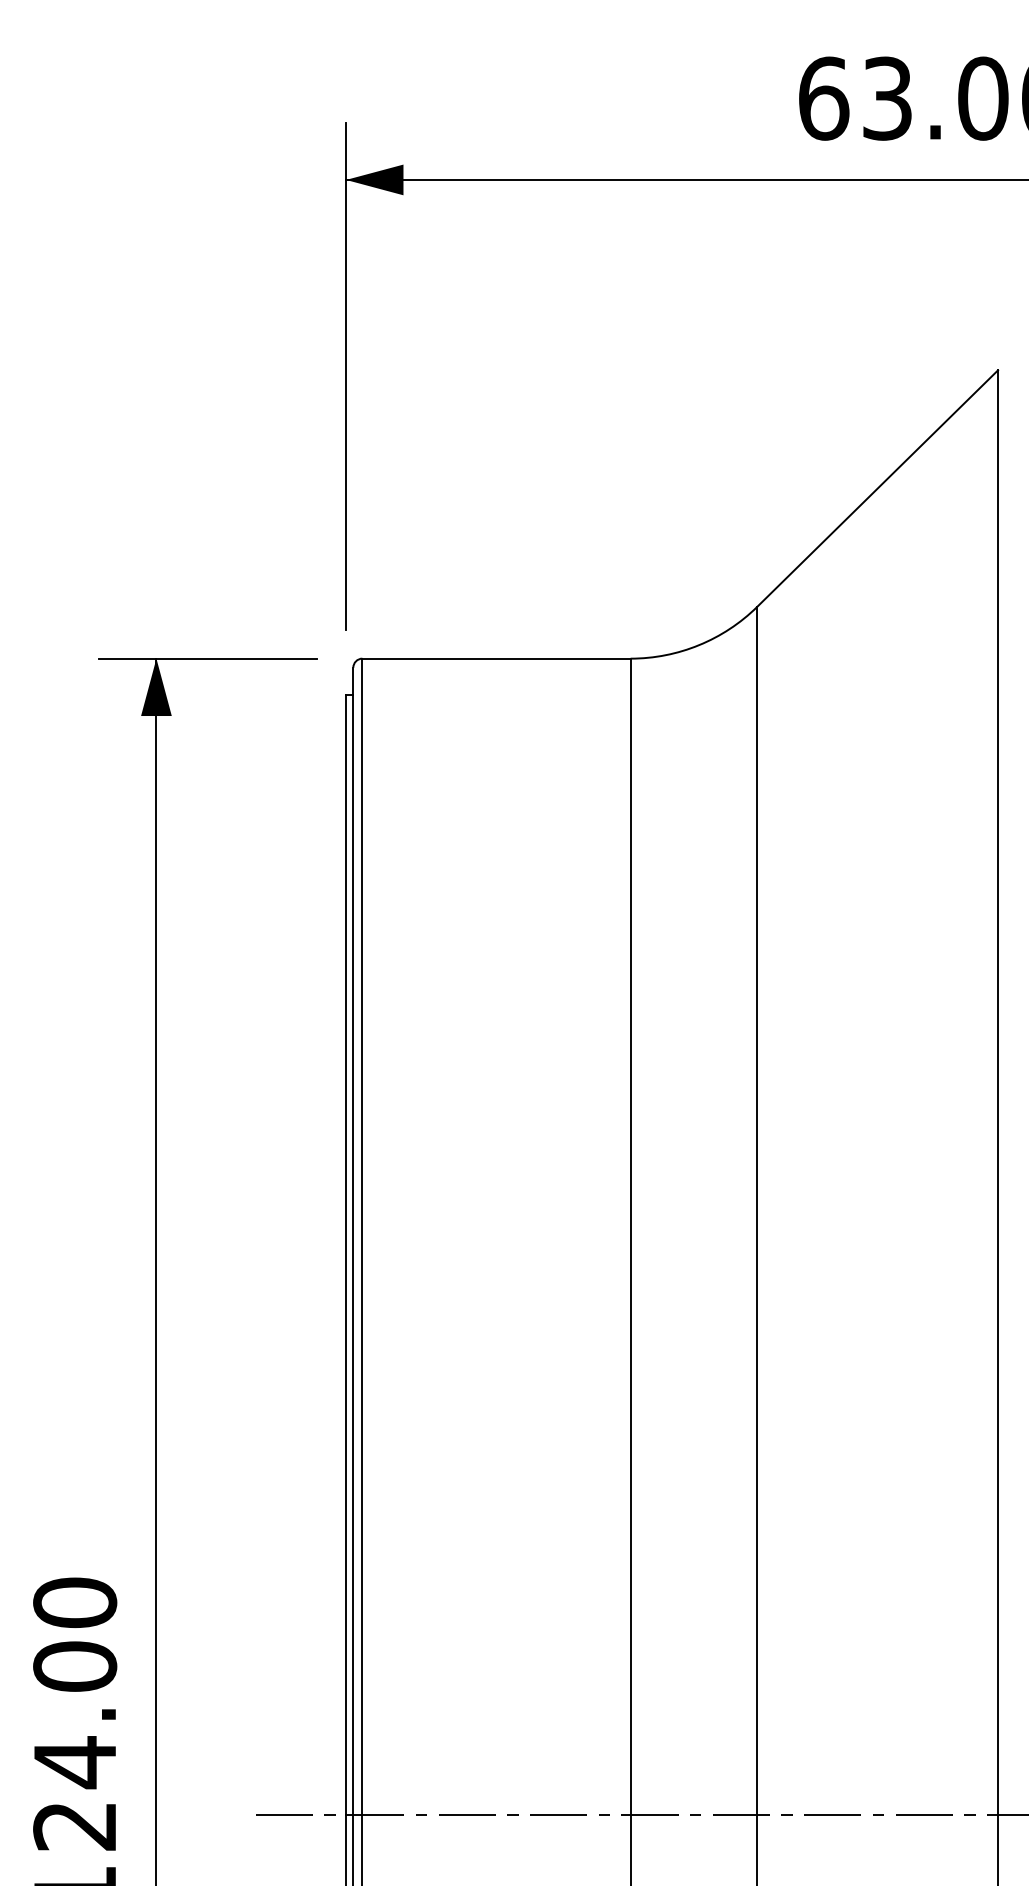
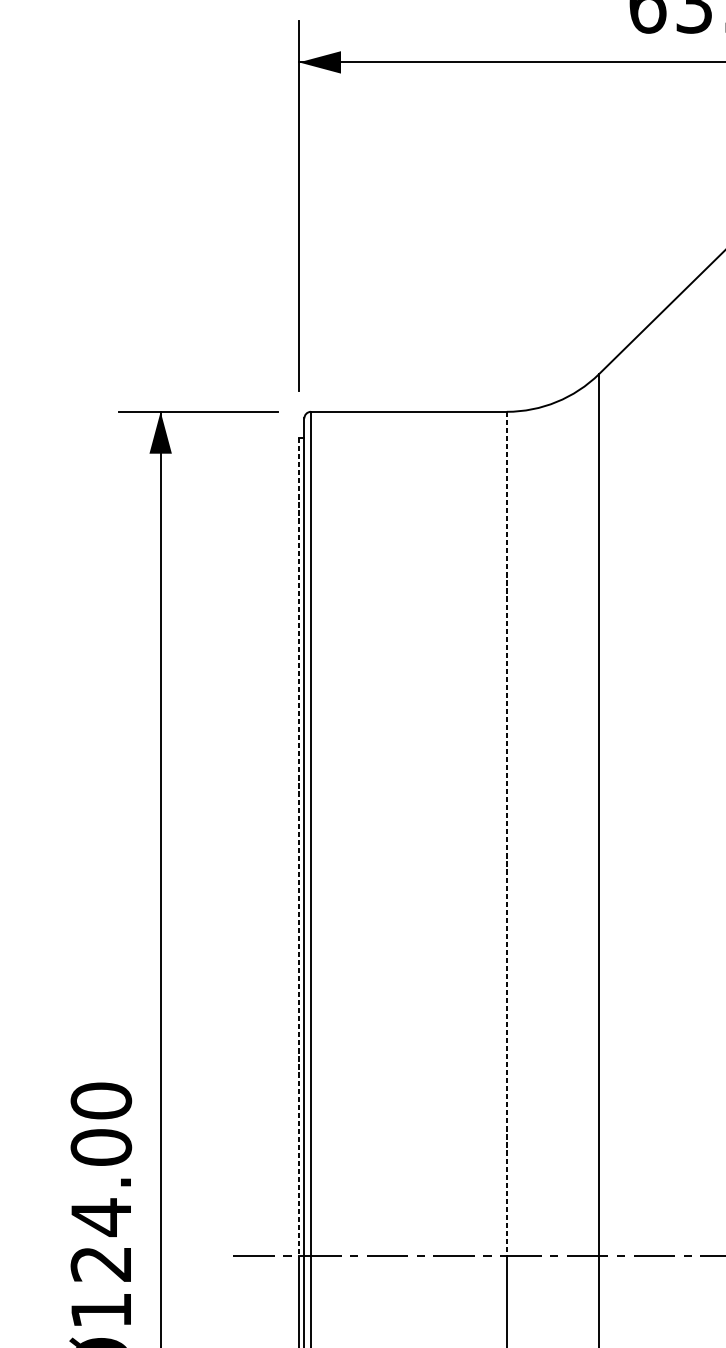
line: (630, 1237) -> (506, 834), solid -> dashed
line: (346, 1255) -> (299, 847), solid -> dashed

